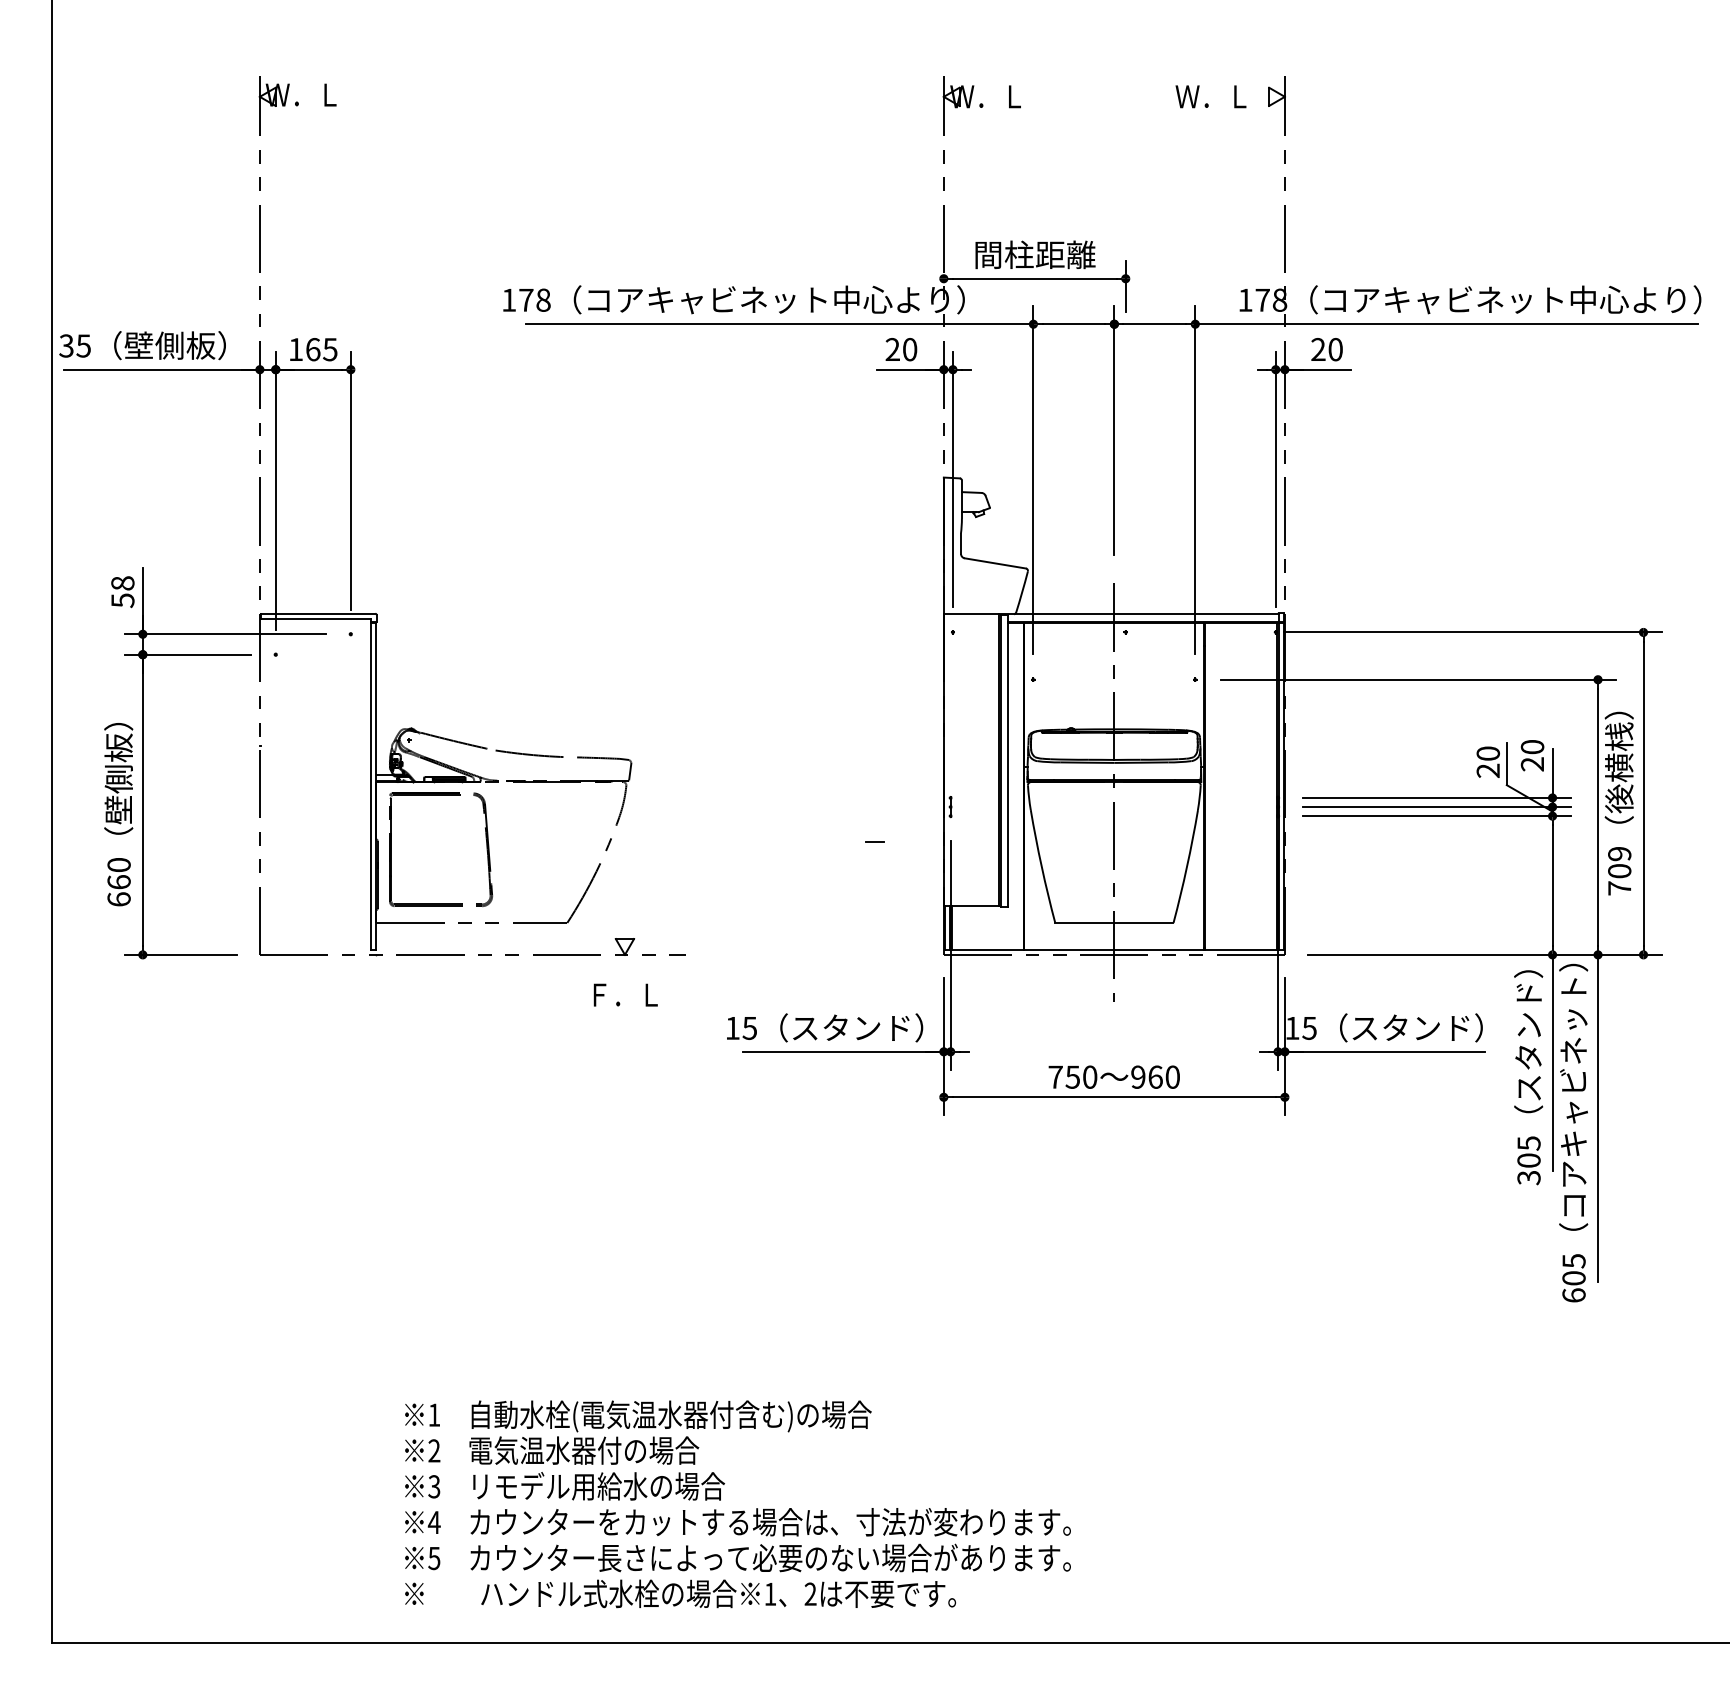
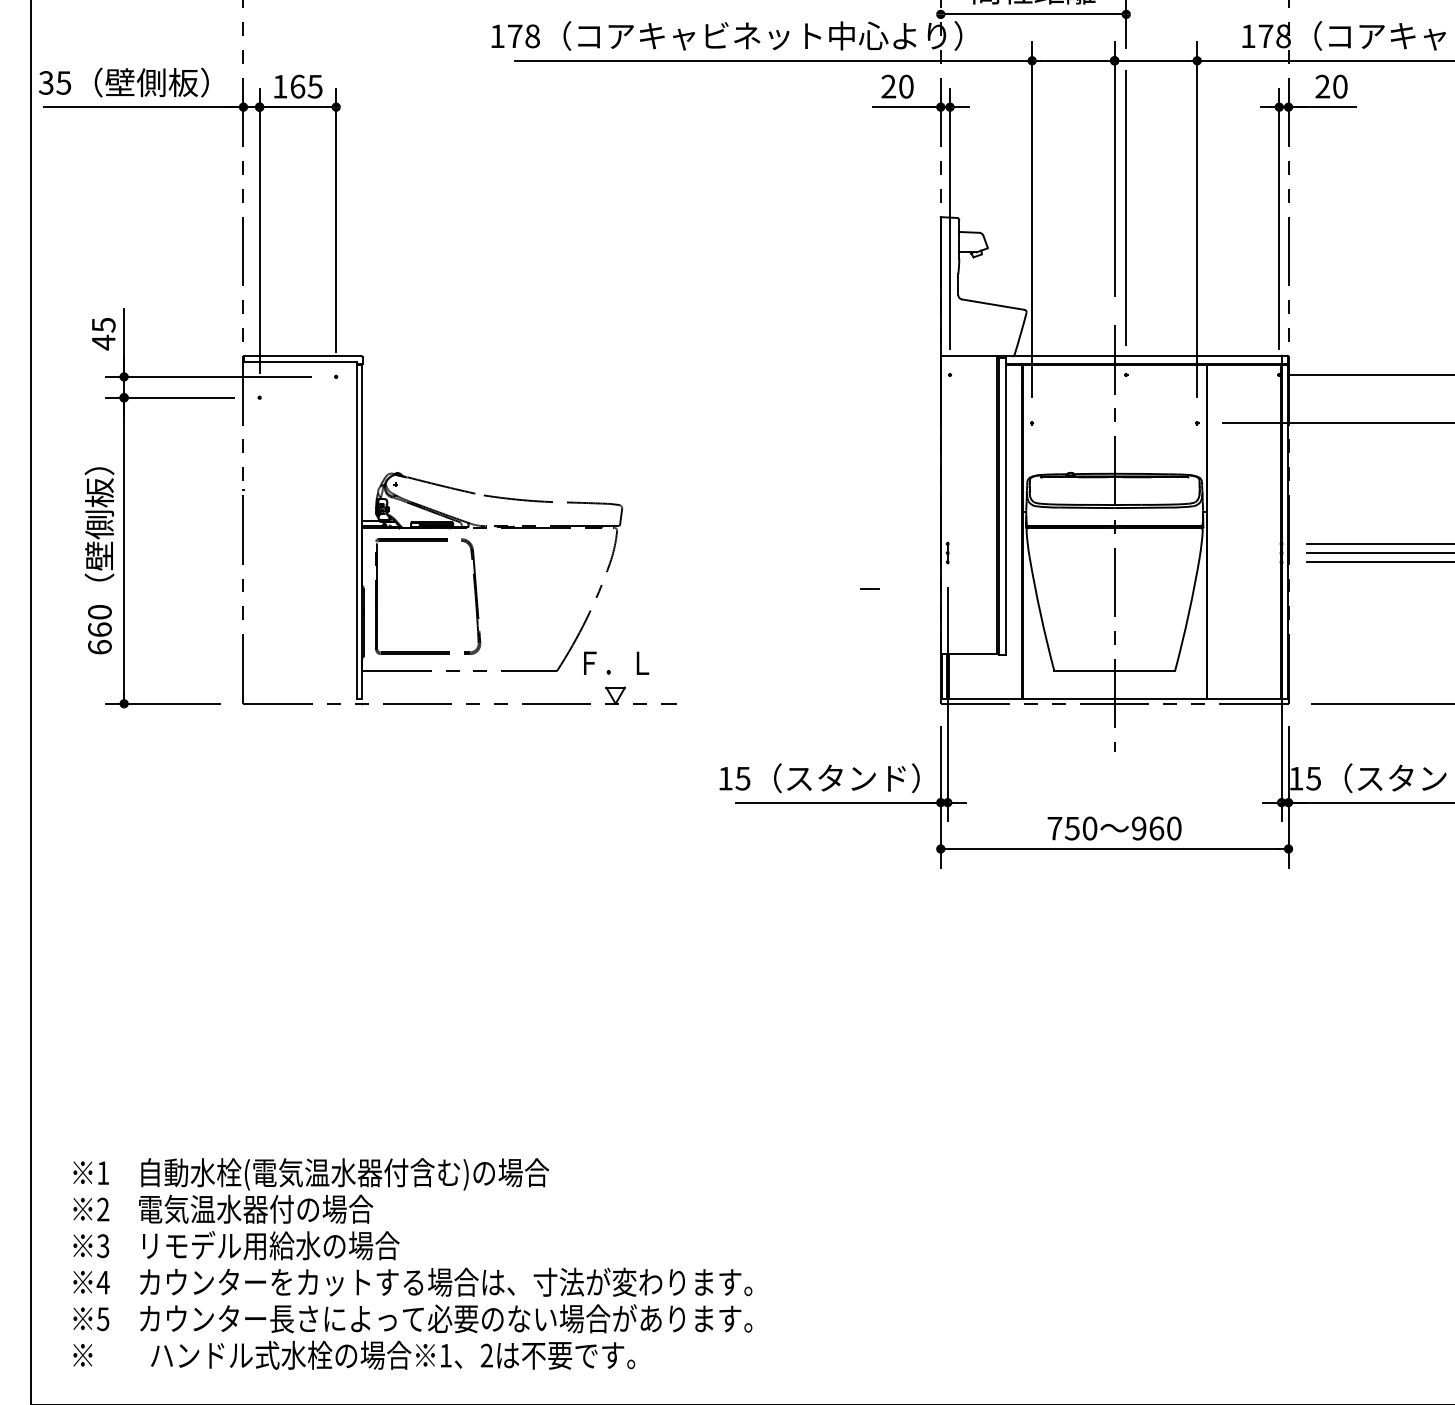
line: (1125, 468) -> (1126, 207), added
text: (122, 592) -> (103, 334), 58 -> 45
text: (625, 994) -> (616, 662), moved
text: (737, 1504) -> (412, 1264), moved

